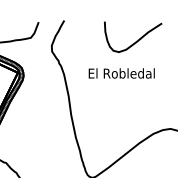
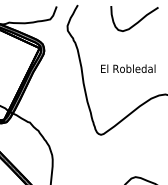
text: (122, 73) -> (128, 68), moved

